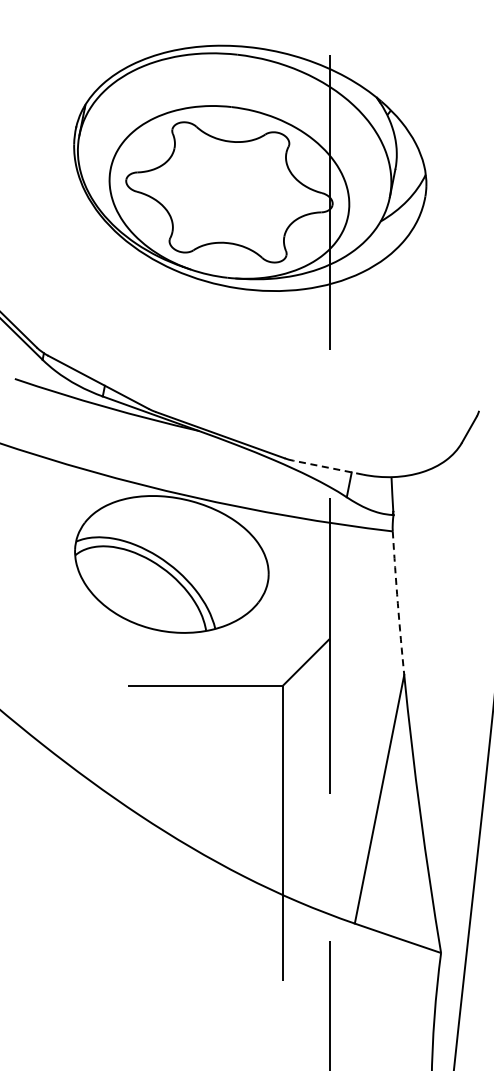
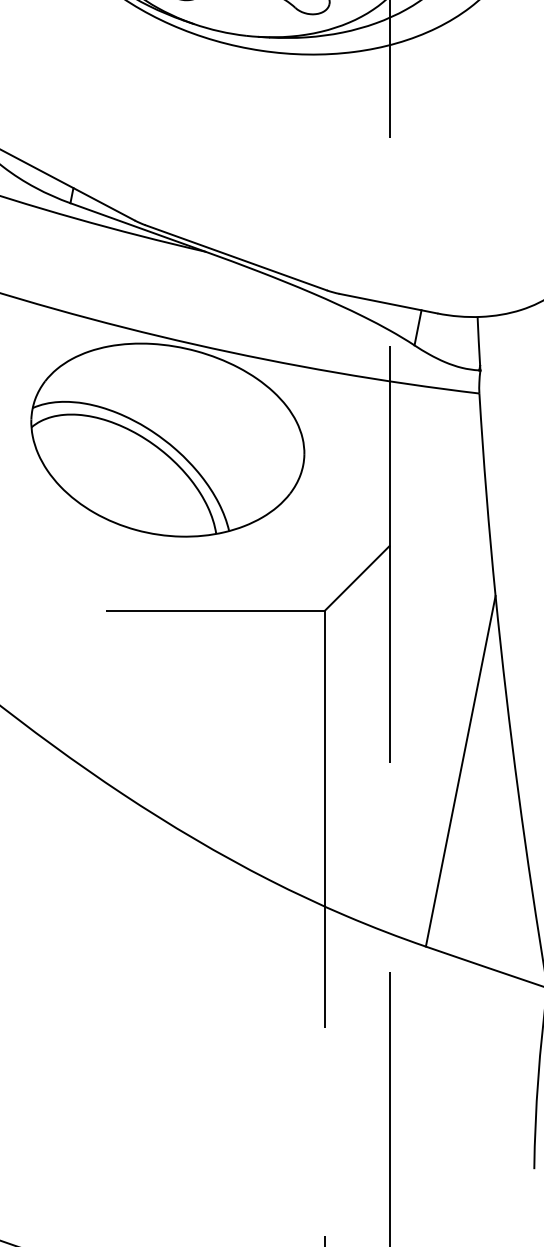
line: (327, 467) -> (387, 303), dashed -> solid
arc: (397, 603) -> (486, 495), dashed -> solid

